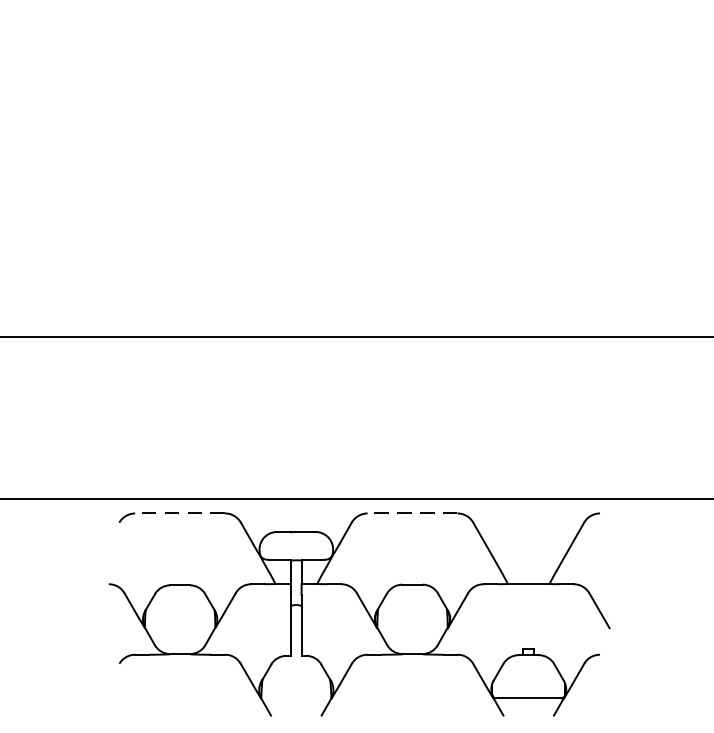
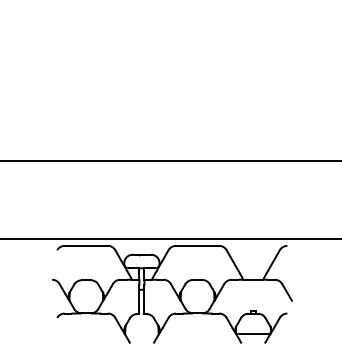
line: (180, 512) -> (86, 245), dashed -> solid
line: (412, 512) -> (197, 245), dashed -> solid

